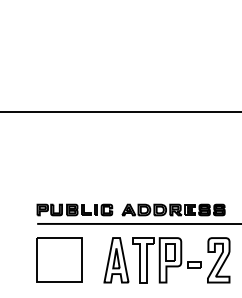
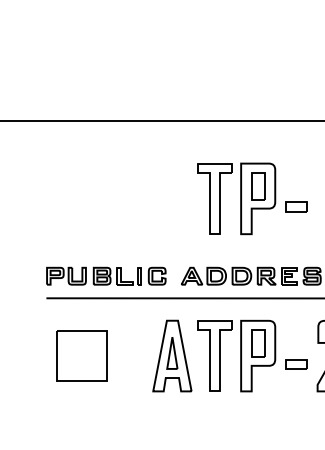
part: (166, 161) -> (251, 199), added
part: (59, 259) -> (81, 354), size x0.7

